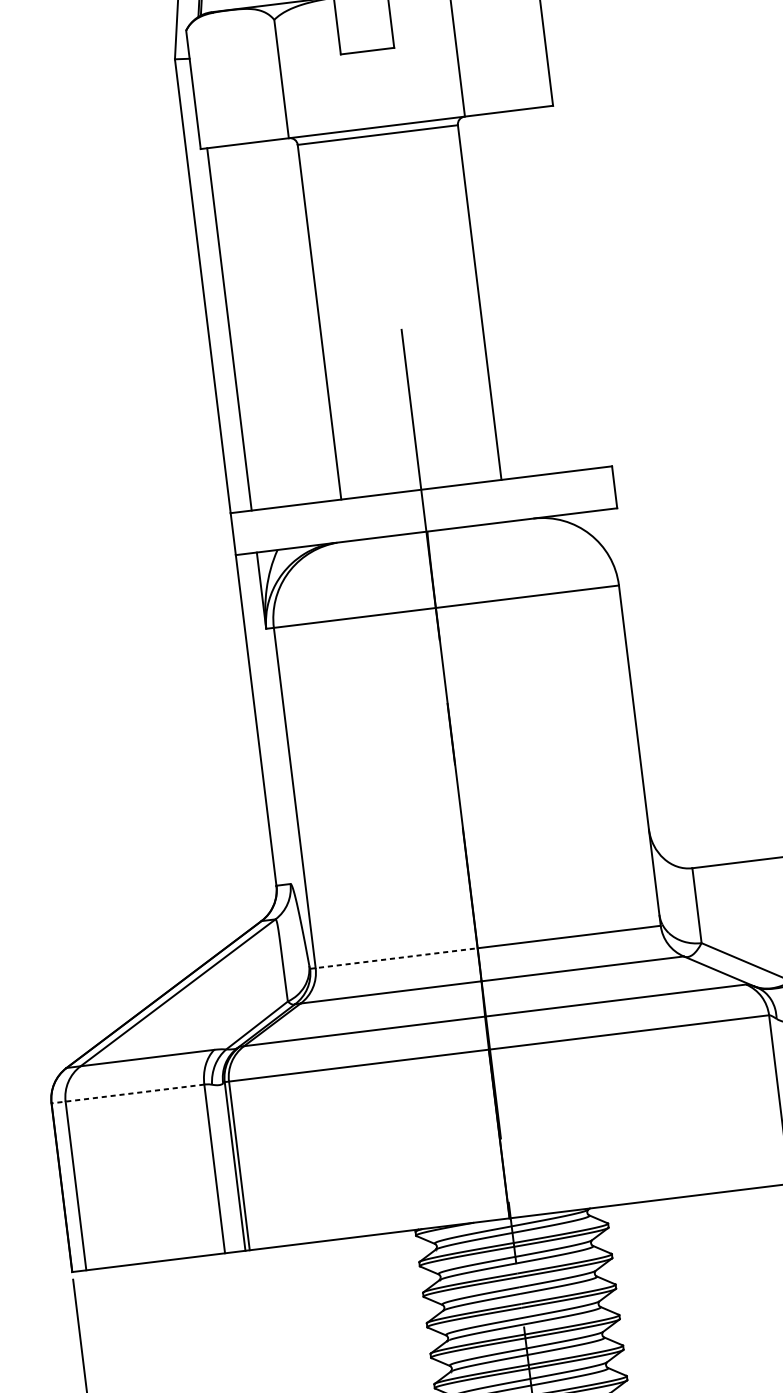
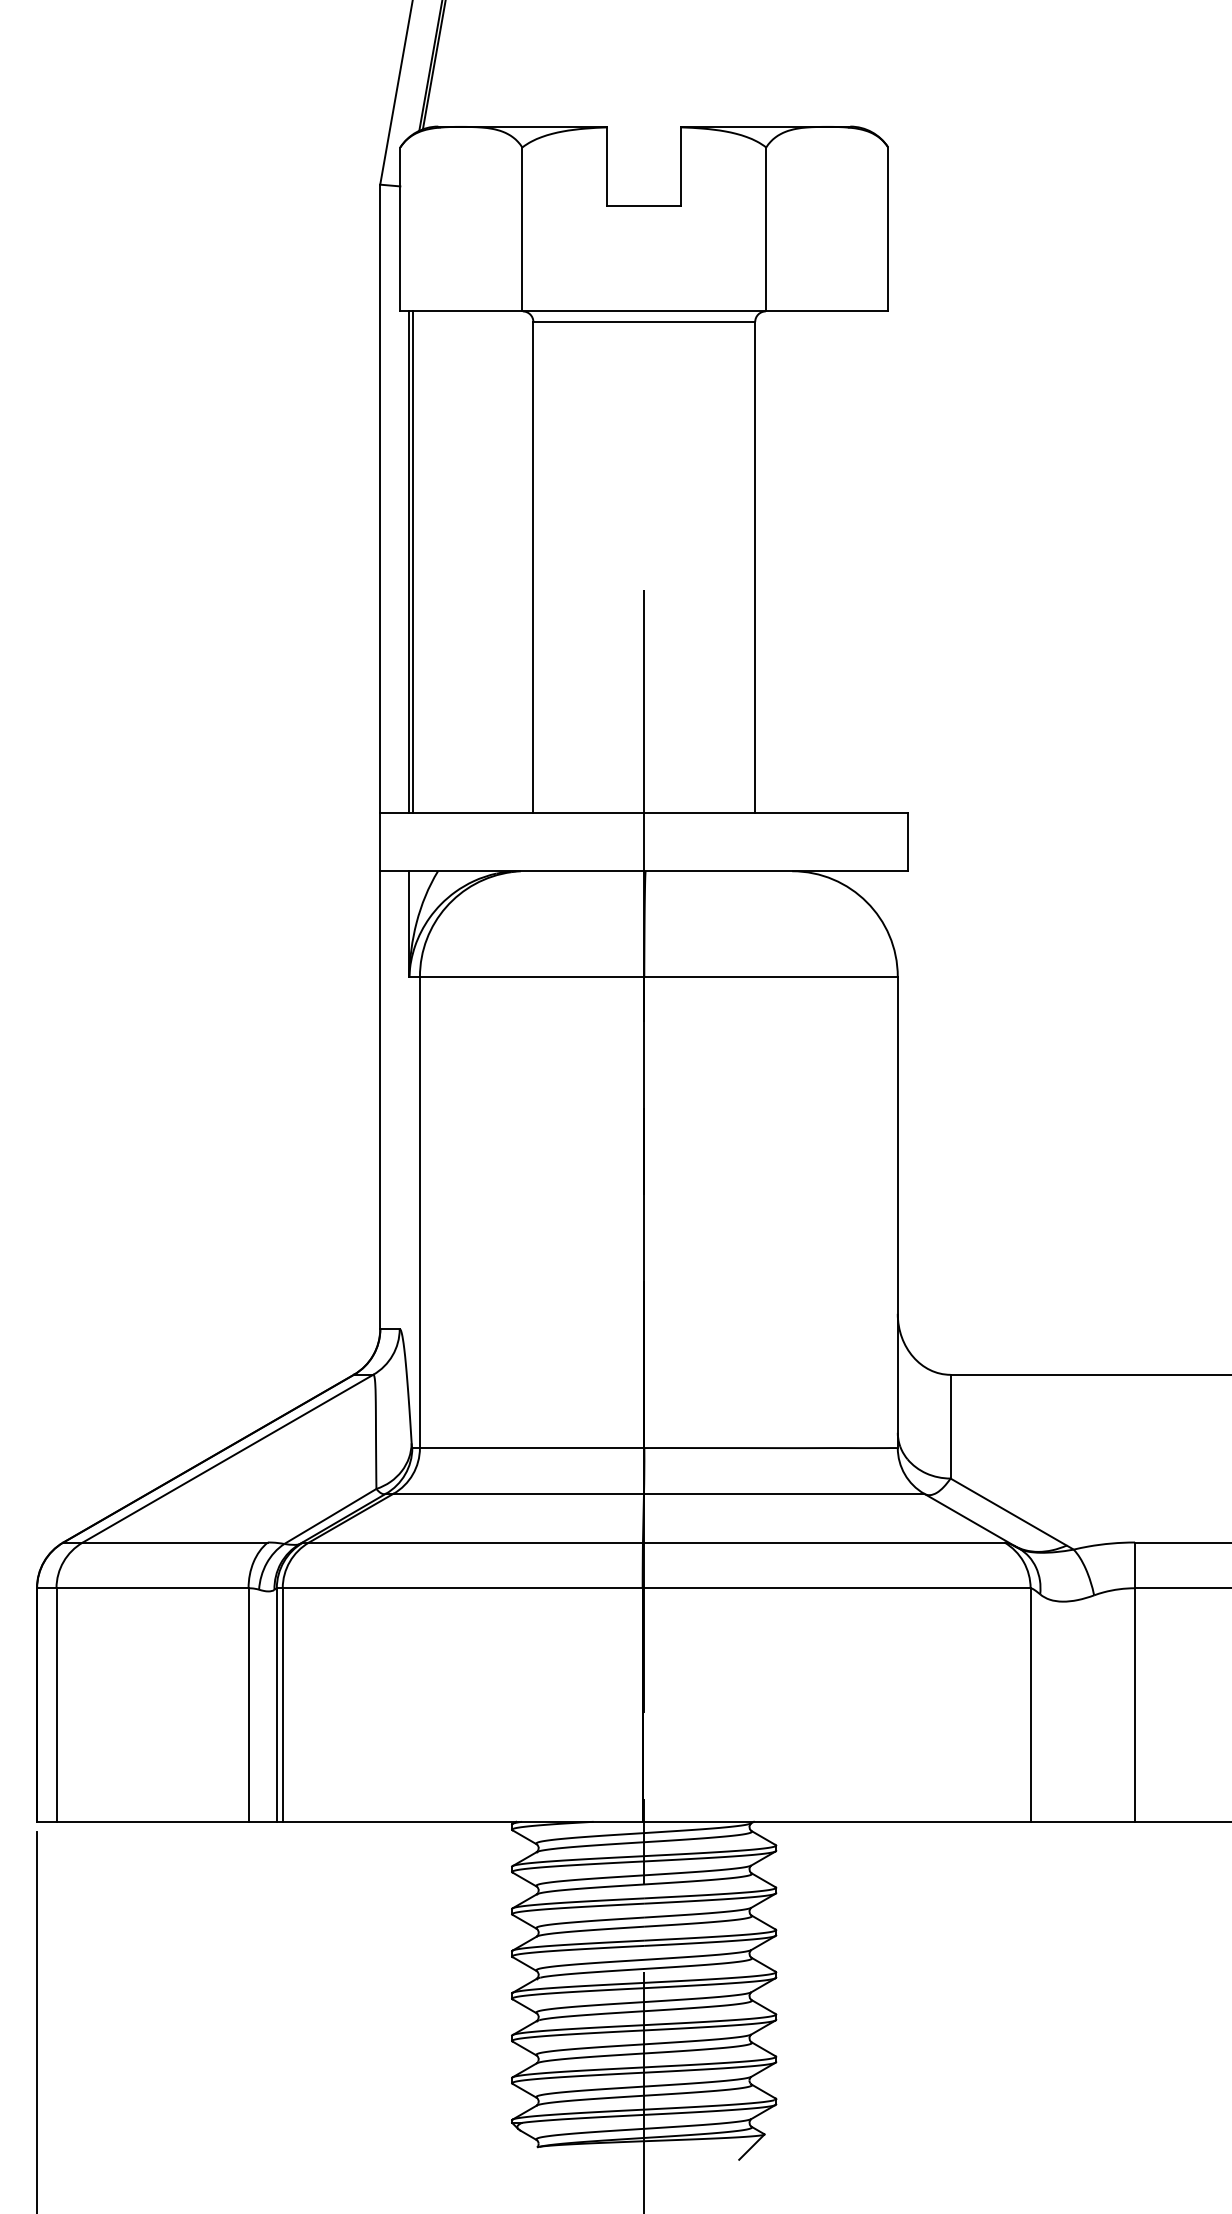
line: (231, 329) -> (412, 562), added
line: (394, 958) -> (528, 1448), dashed -> solid
line: (127, 1094) -> (142, 1588), dashed -> solid

